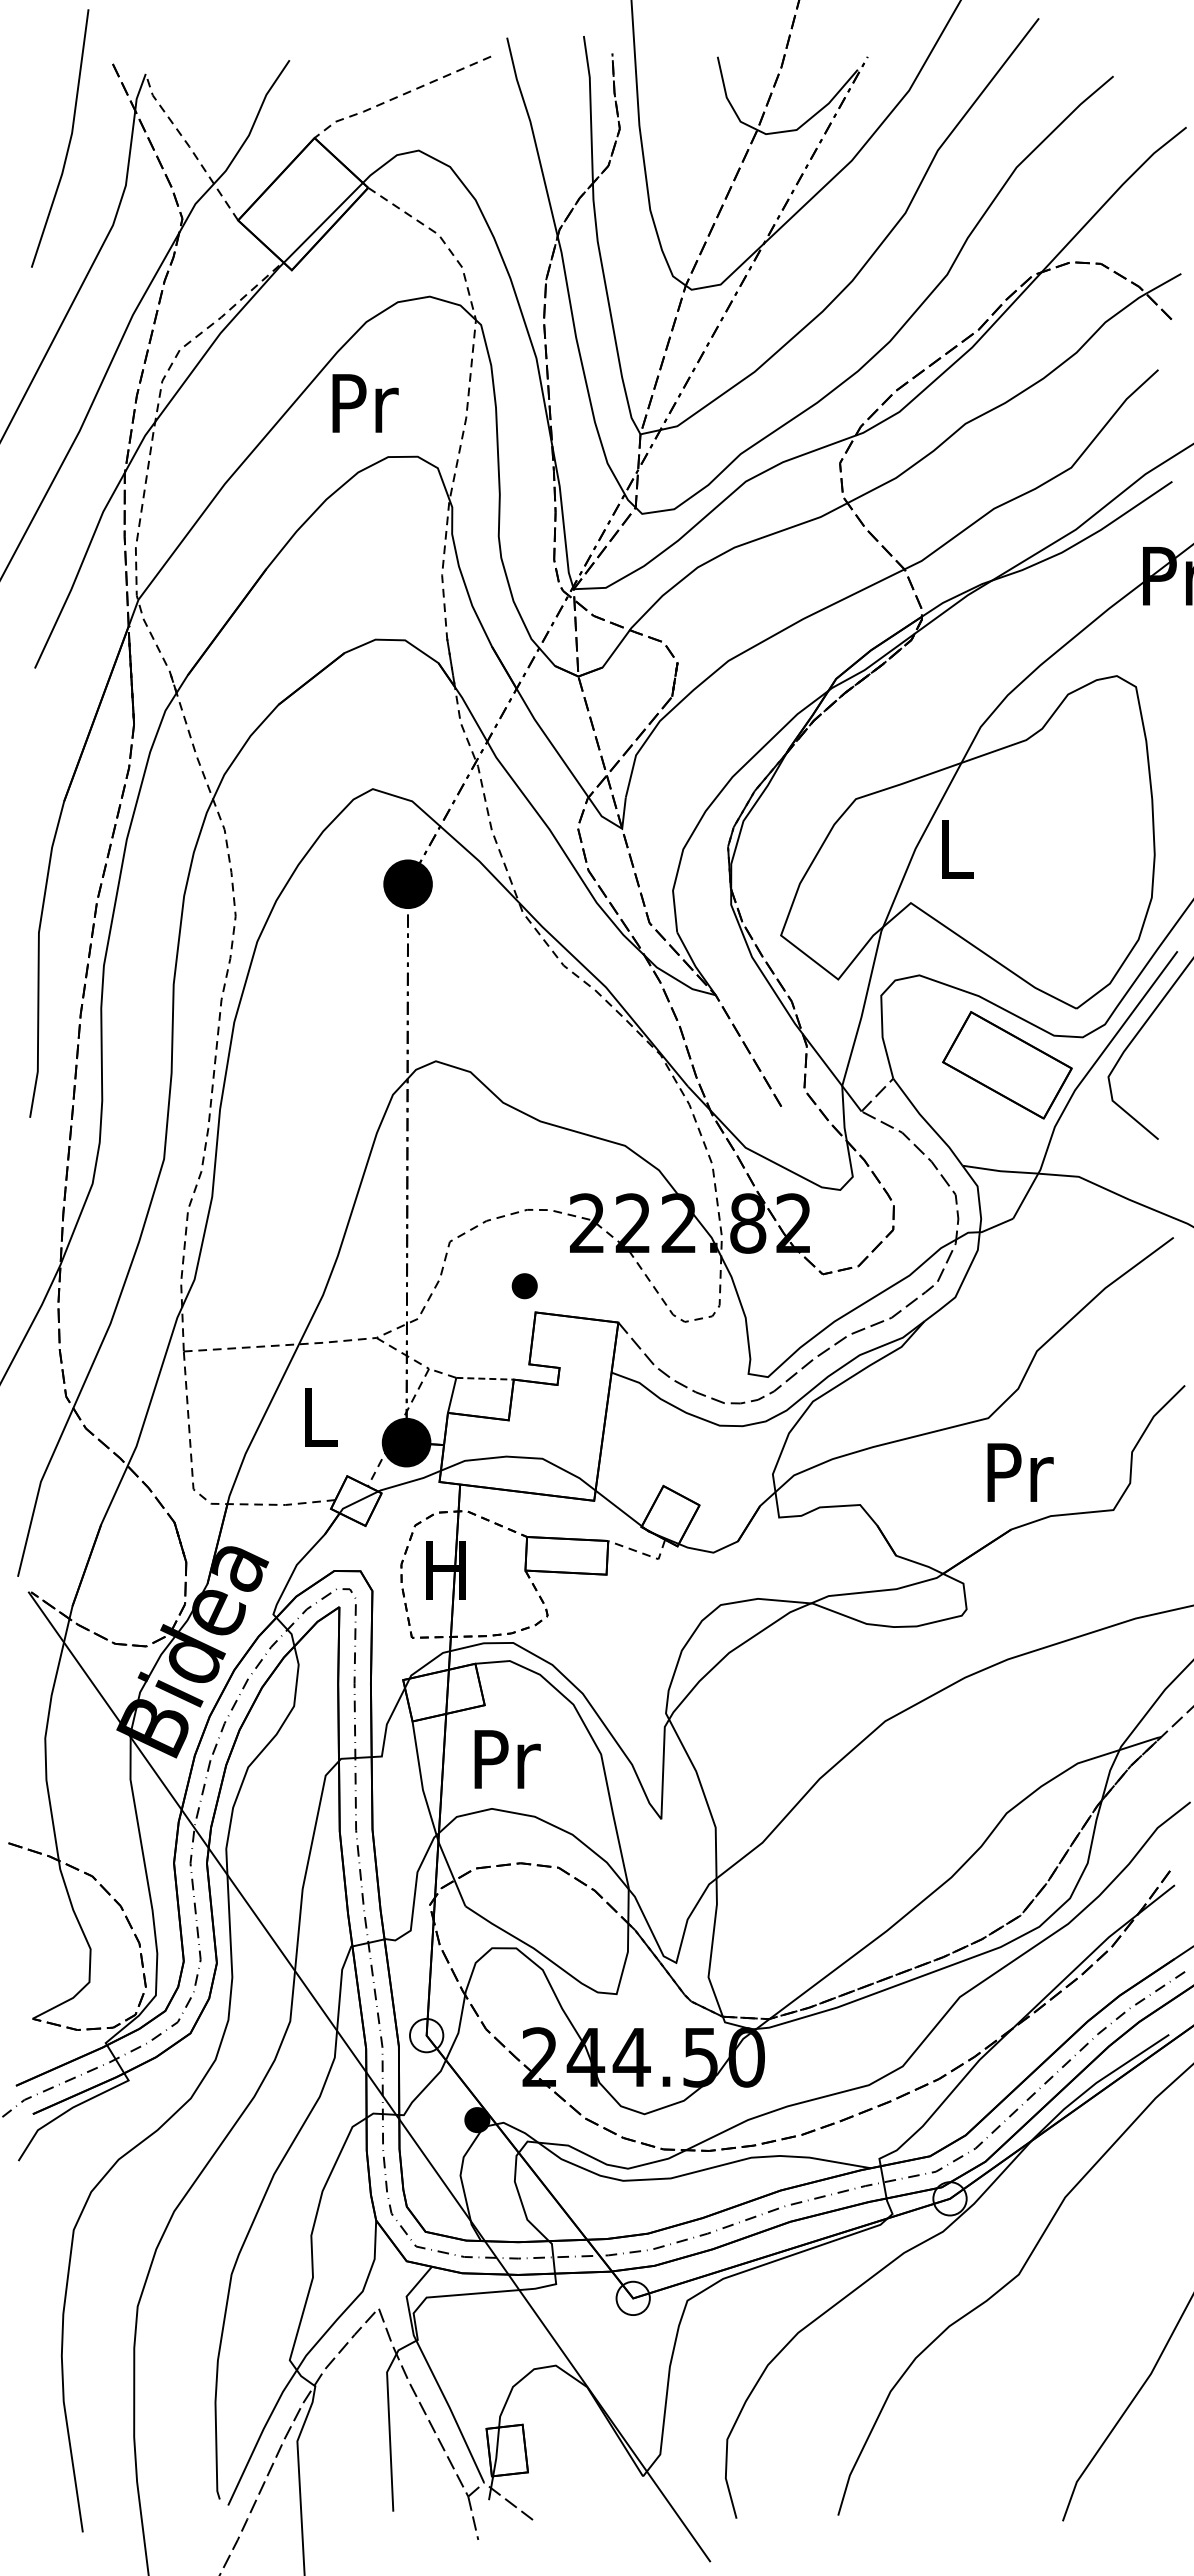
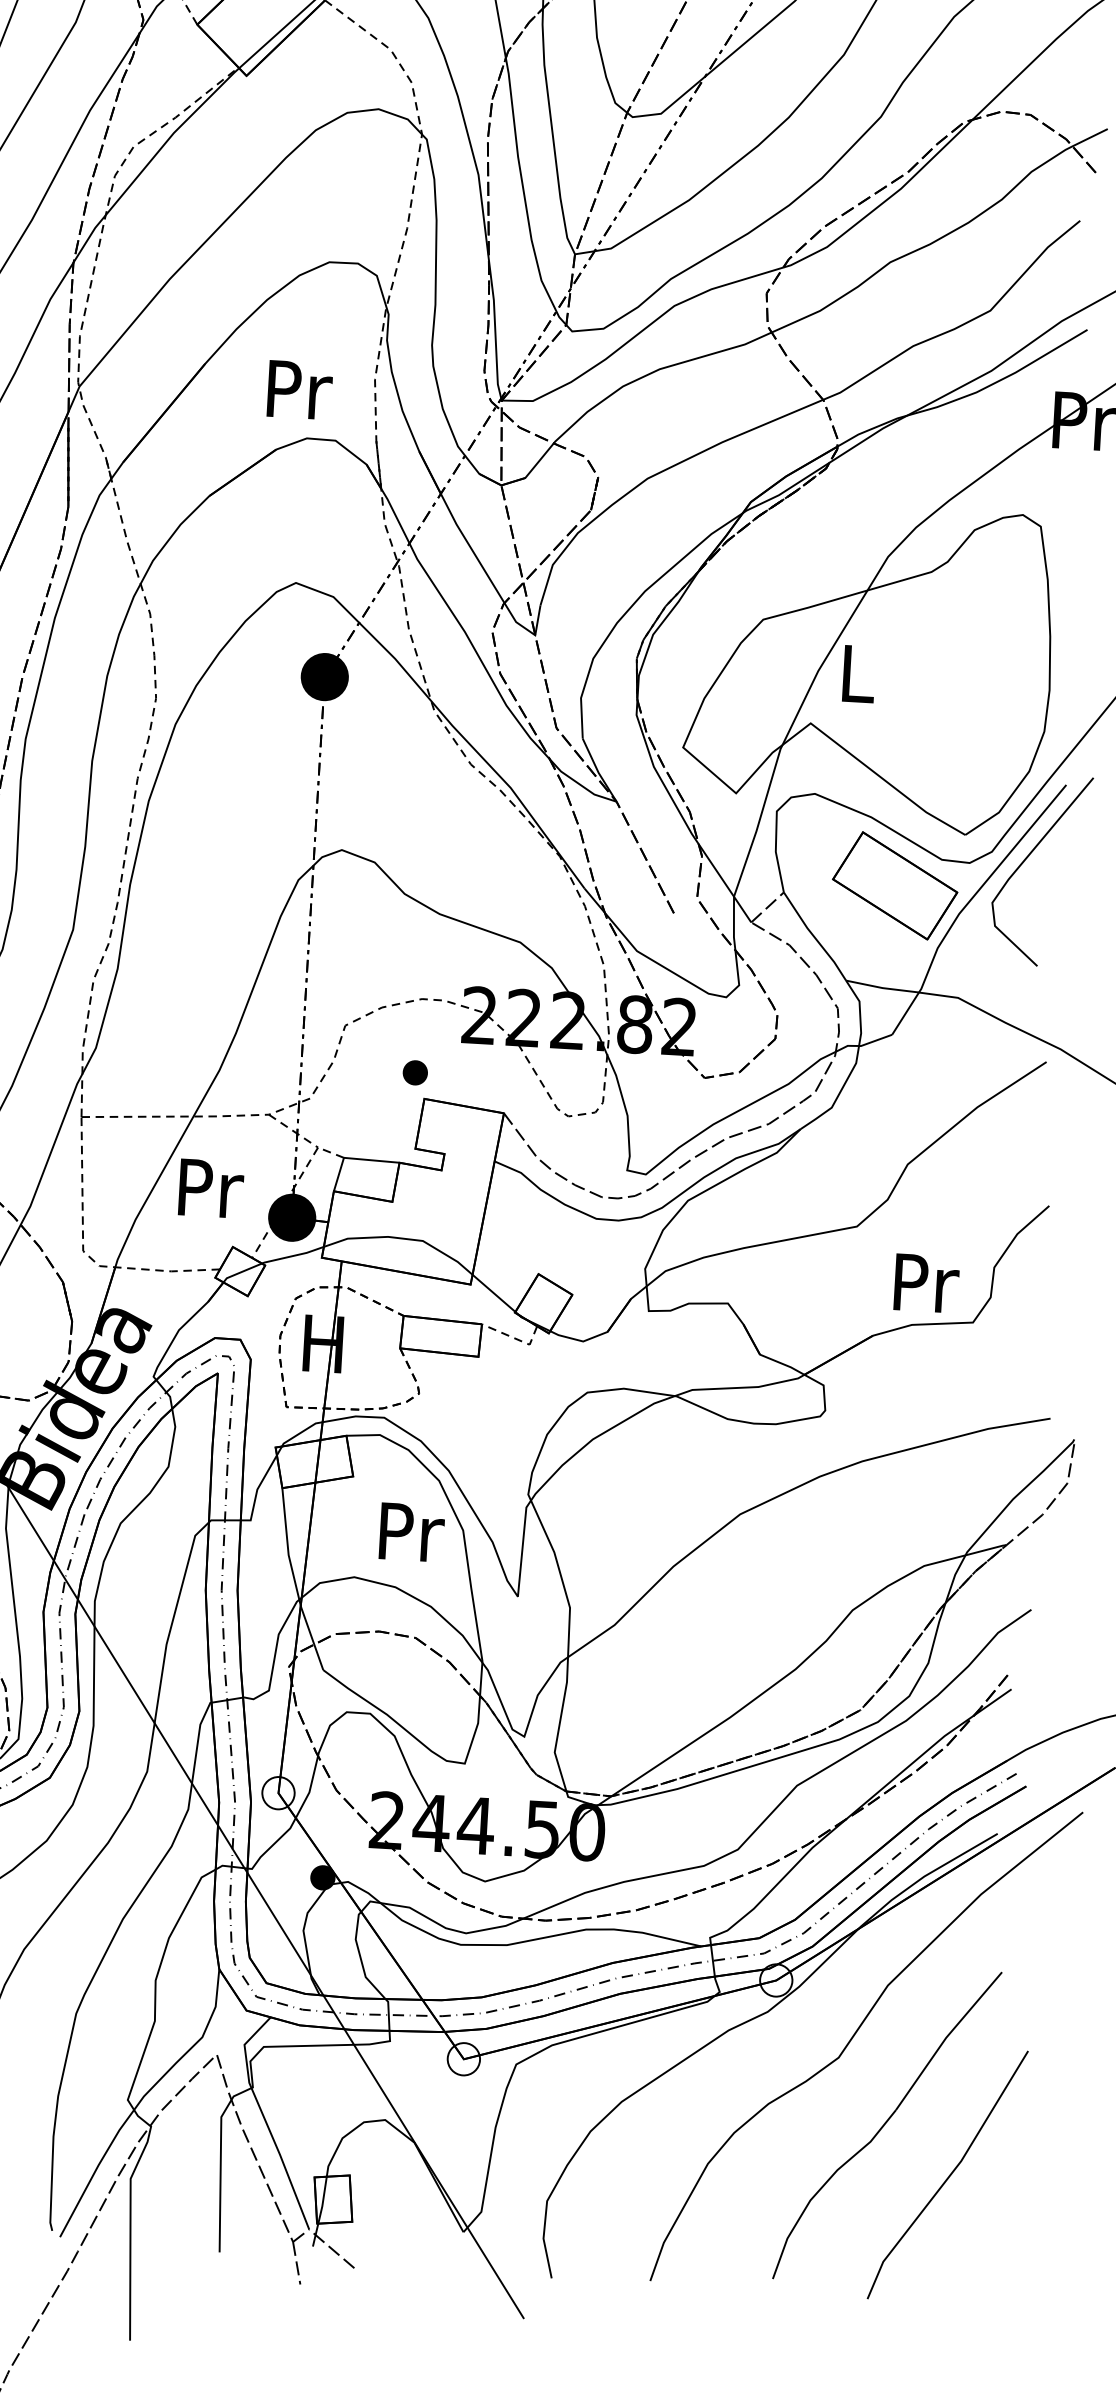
text: (365, 403) -> (299, 390), moved
line: (485, 1378) -> (372, 1160), dashed -> solid
text: (321, 1417) -> (211, 1188), L -> Pr
text: (1020, 1472) -> (926, 1283), moved
text: (507, 1759) -> (411, 1532), moved
part: (1072, 2341) -> (886, 2125), added

